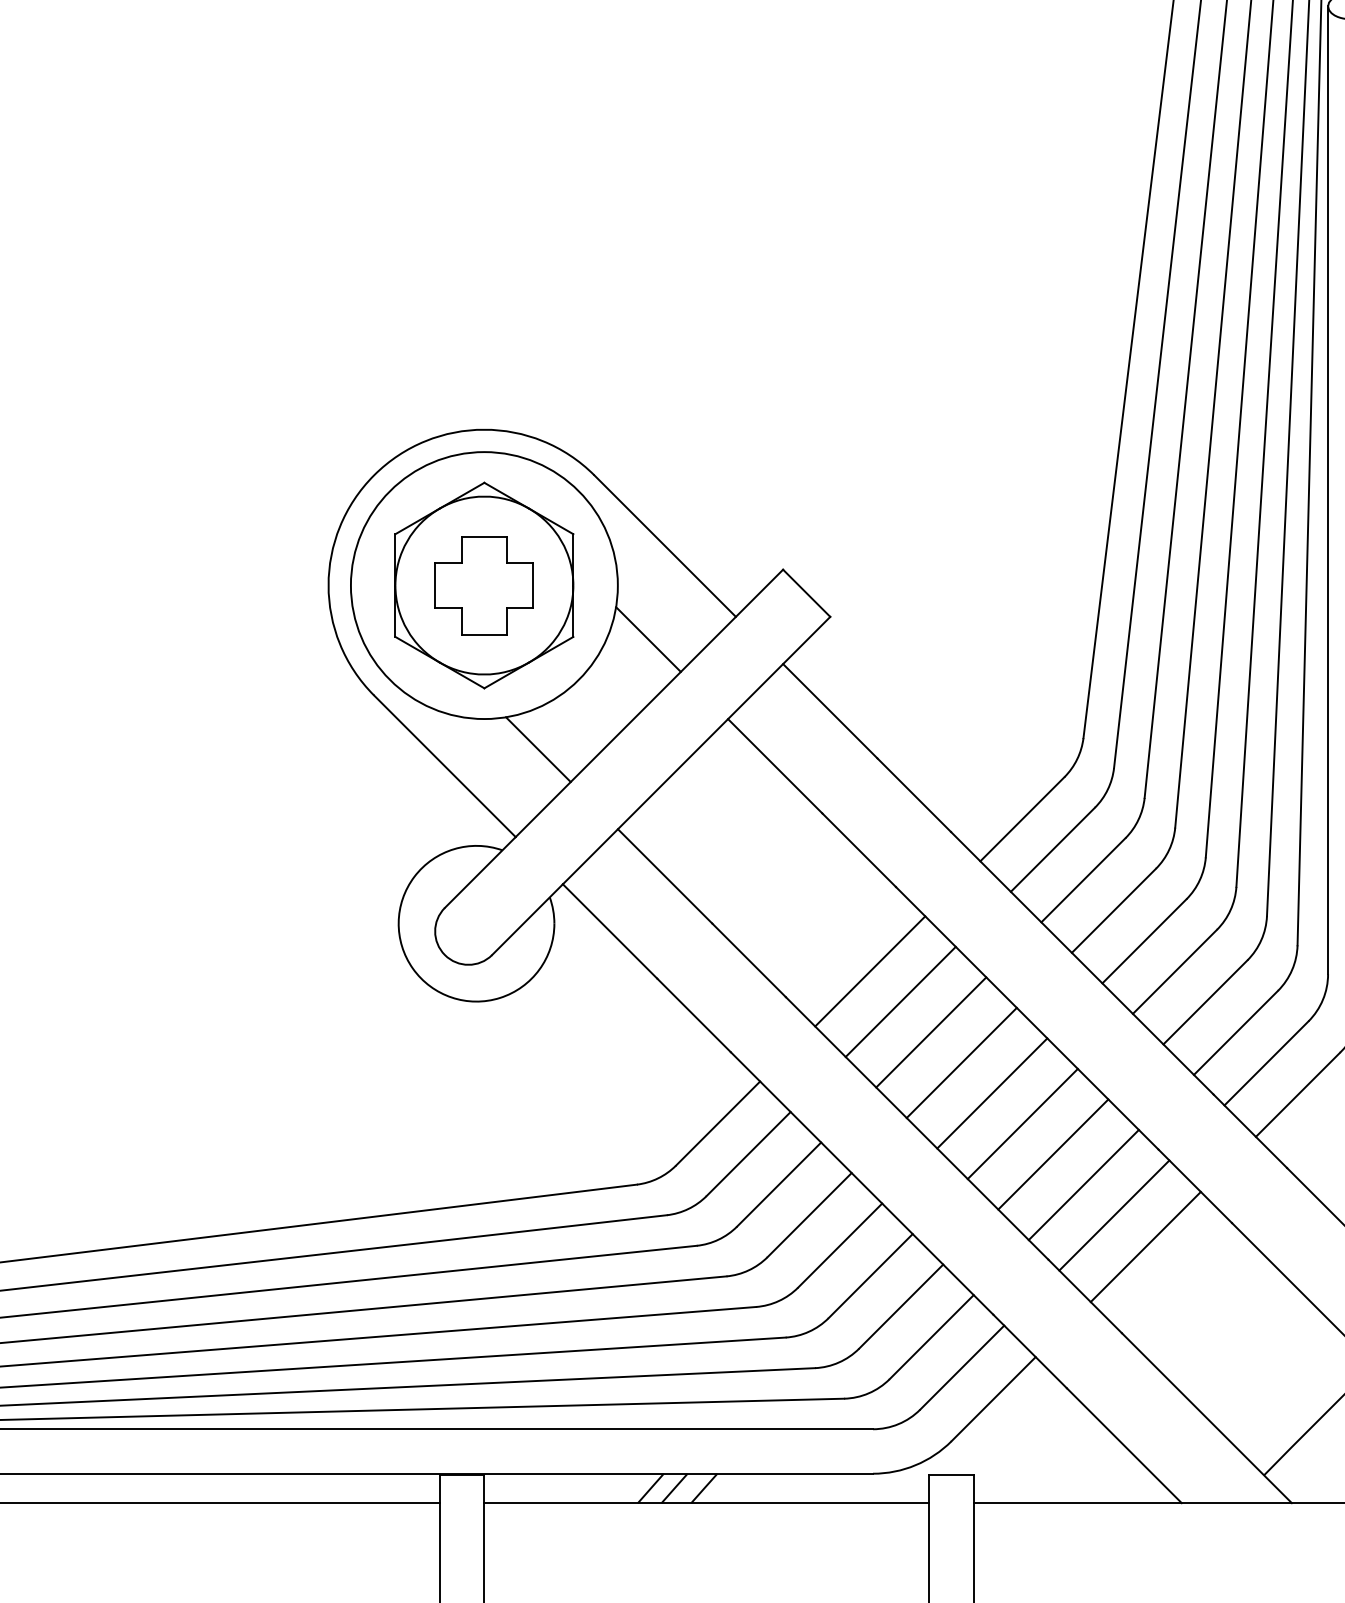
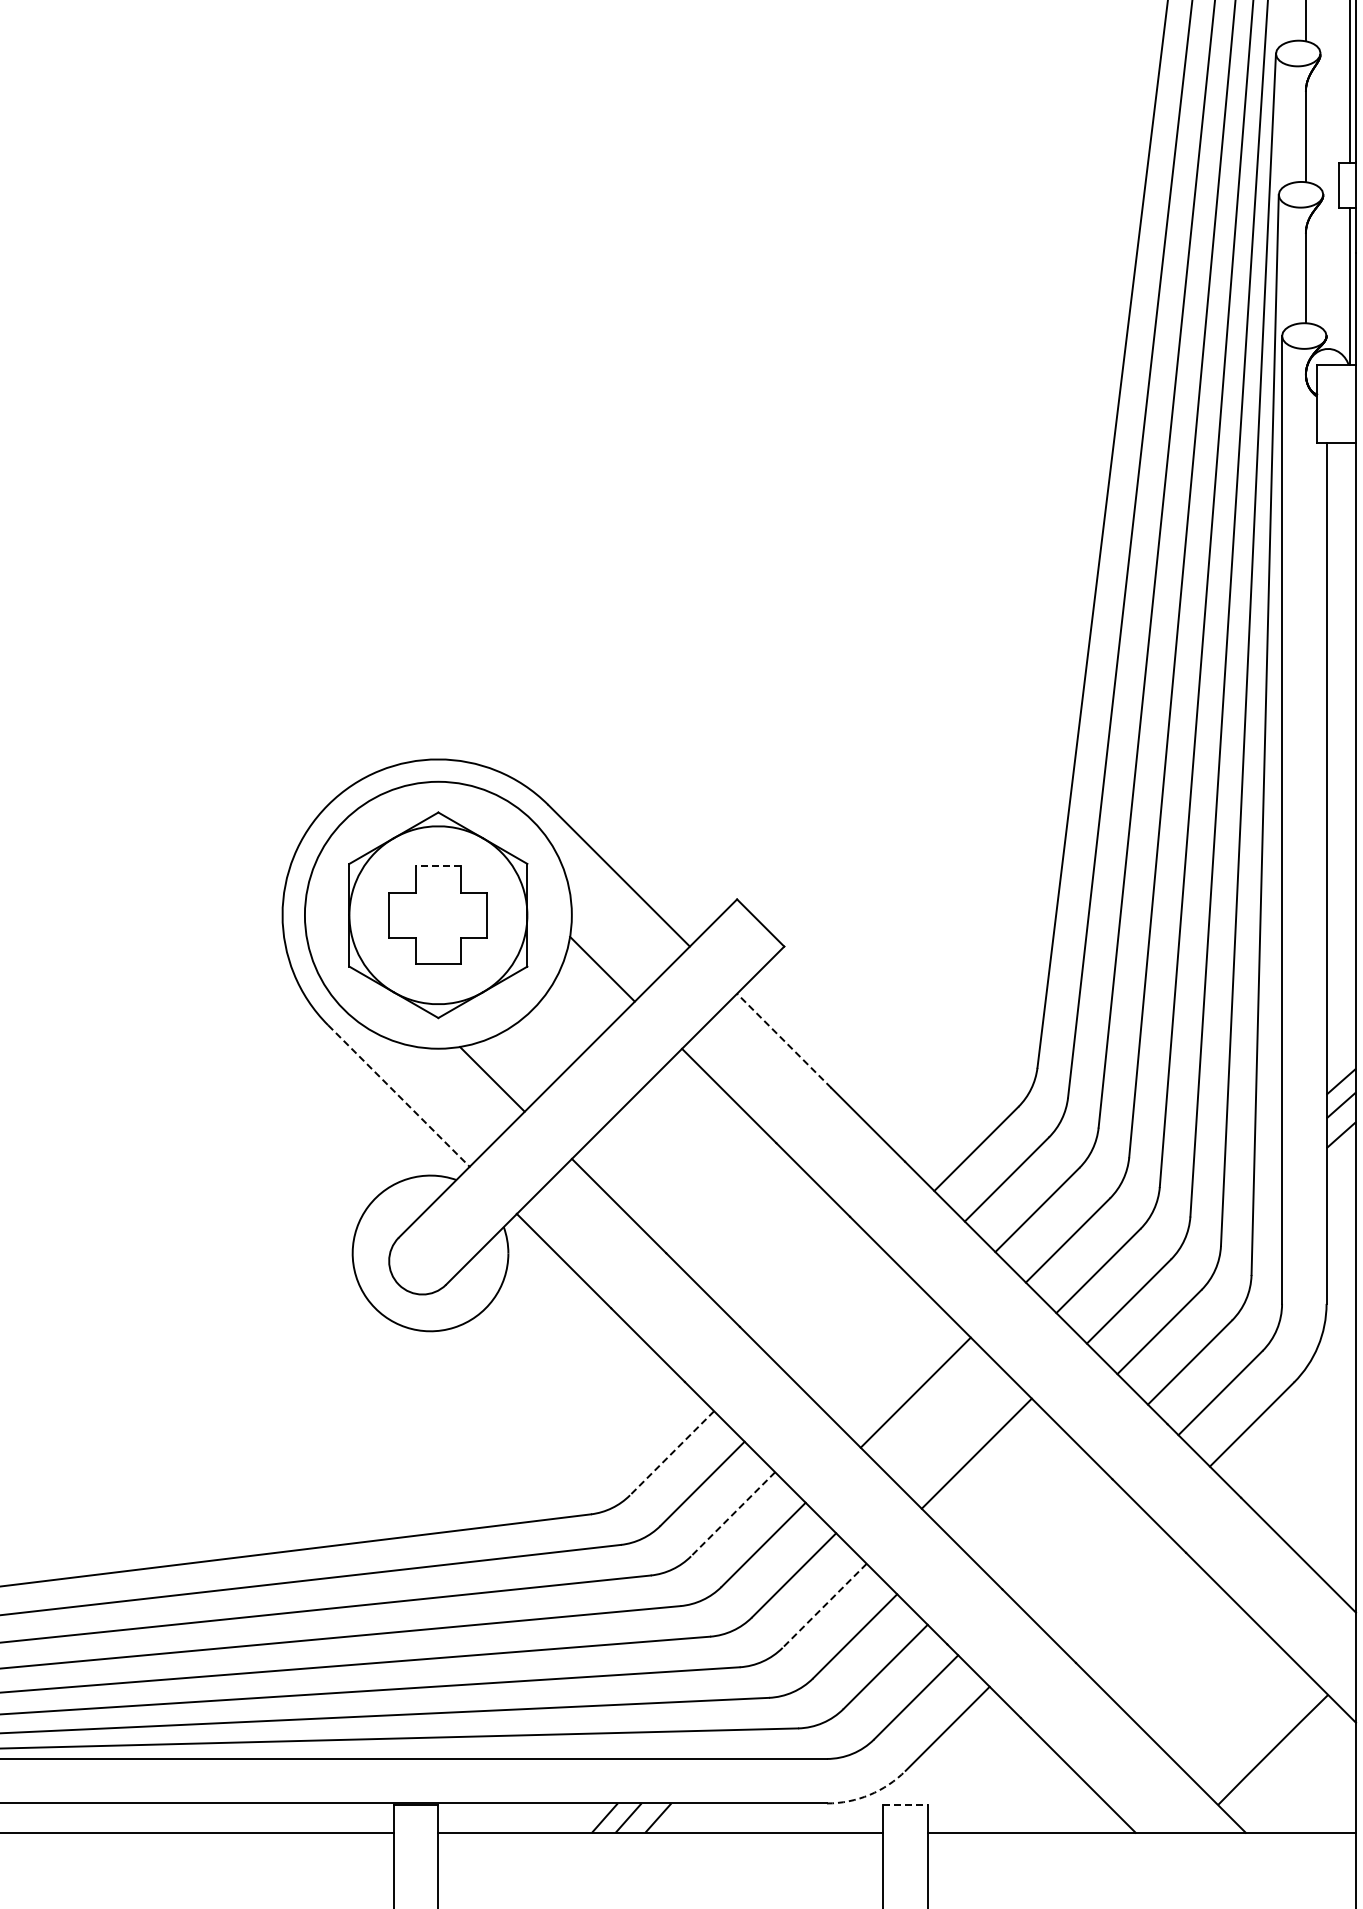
line: (483, 536) -> (437, 866), solid -> dashed
line: (830, 710) -> (784, 1040), solid -> dashed
line: (445, 766) -> (399, 1096), solid -> dashed
line: (870, 971) -> (824, 1301), removed
line: (900, 1001) -> (854, 1331), removed
line: (931, 1032) -> (885, 1362), removed
line: (992, 1093) -> (946, 1423), removed
line: (717, 1123) -> (671, 1453), solid -> dashed
line: (1053, 1154) -> (1007, 1484), removed
line: (778, 1184) -> (732, 1514), solid -> dashed
line: (1083, 1184) -> (1037, 1514), removed
line: (1114, 1215) -> (1068, 1545), removed
line: (1145, 1246) -> (1099, 1576), removed
line: (870, 1276) -> (824, 1606), solid -> dashed
arc: (915, 1464) -> (869, 1794), solid -> dashed
line: (952, 1475) -> (906, 1805), solid -> dashed

